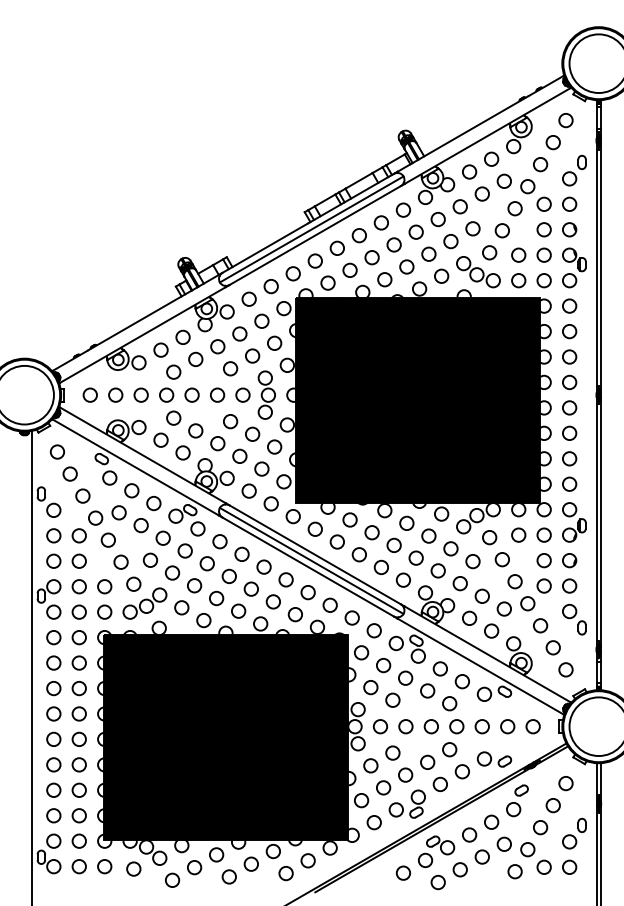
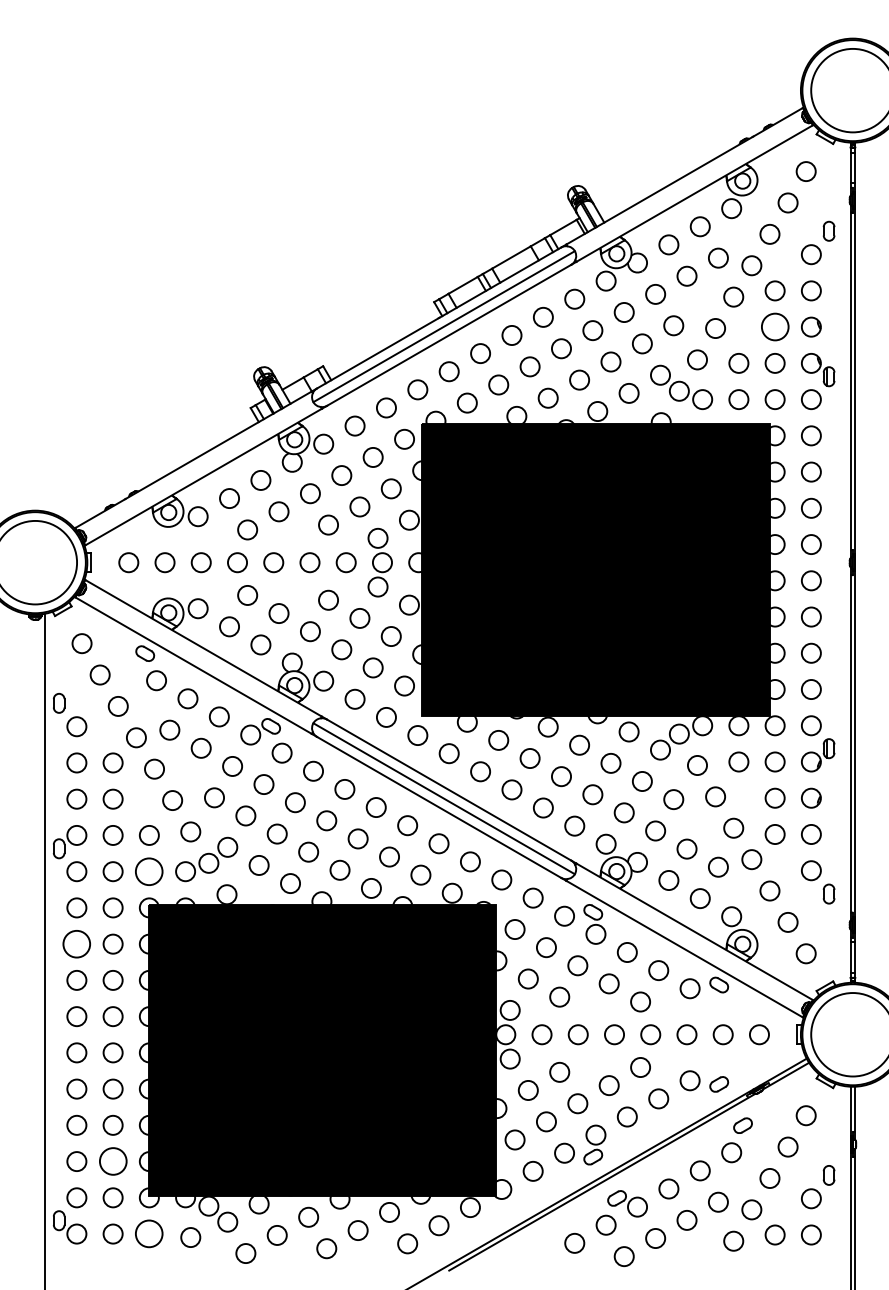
circle: (543, 229) -> (774, 326), size x1.4
circle: (104, 611) -> (149, 870), size x1.4
circle: (53, 662) -> (76, 943), size x1.4
circle: (78, 815) -> (111, 1161), size x1.4
circle: (104, 866) -> (149, 1233), size x1.4

